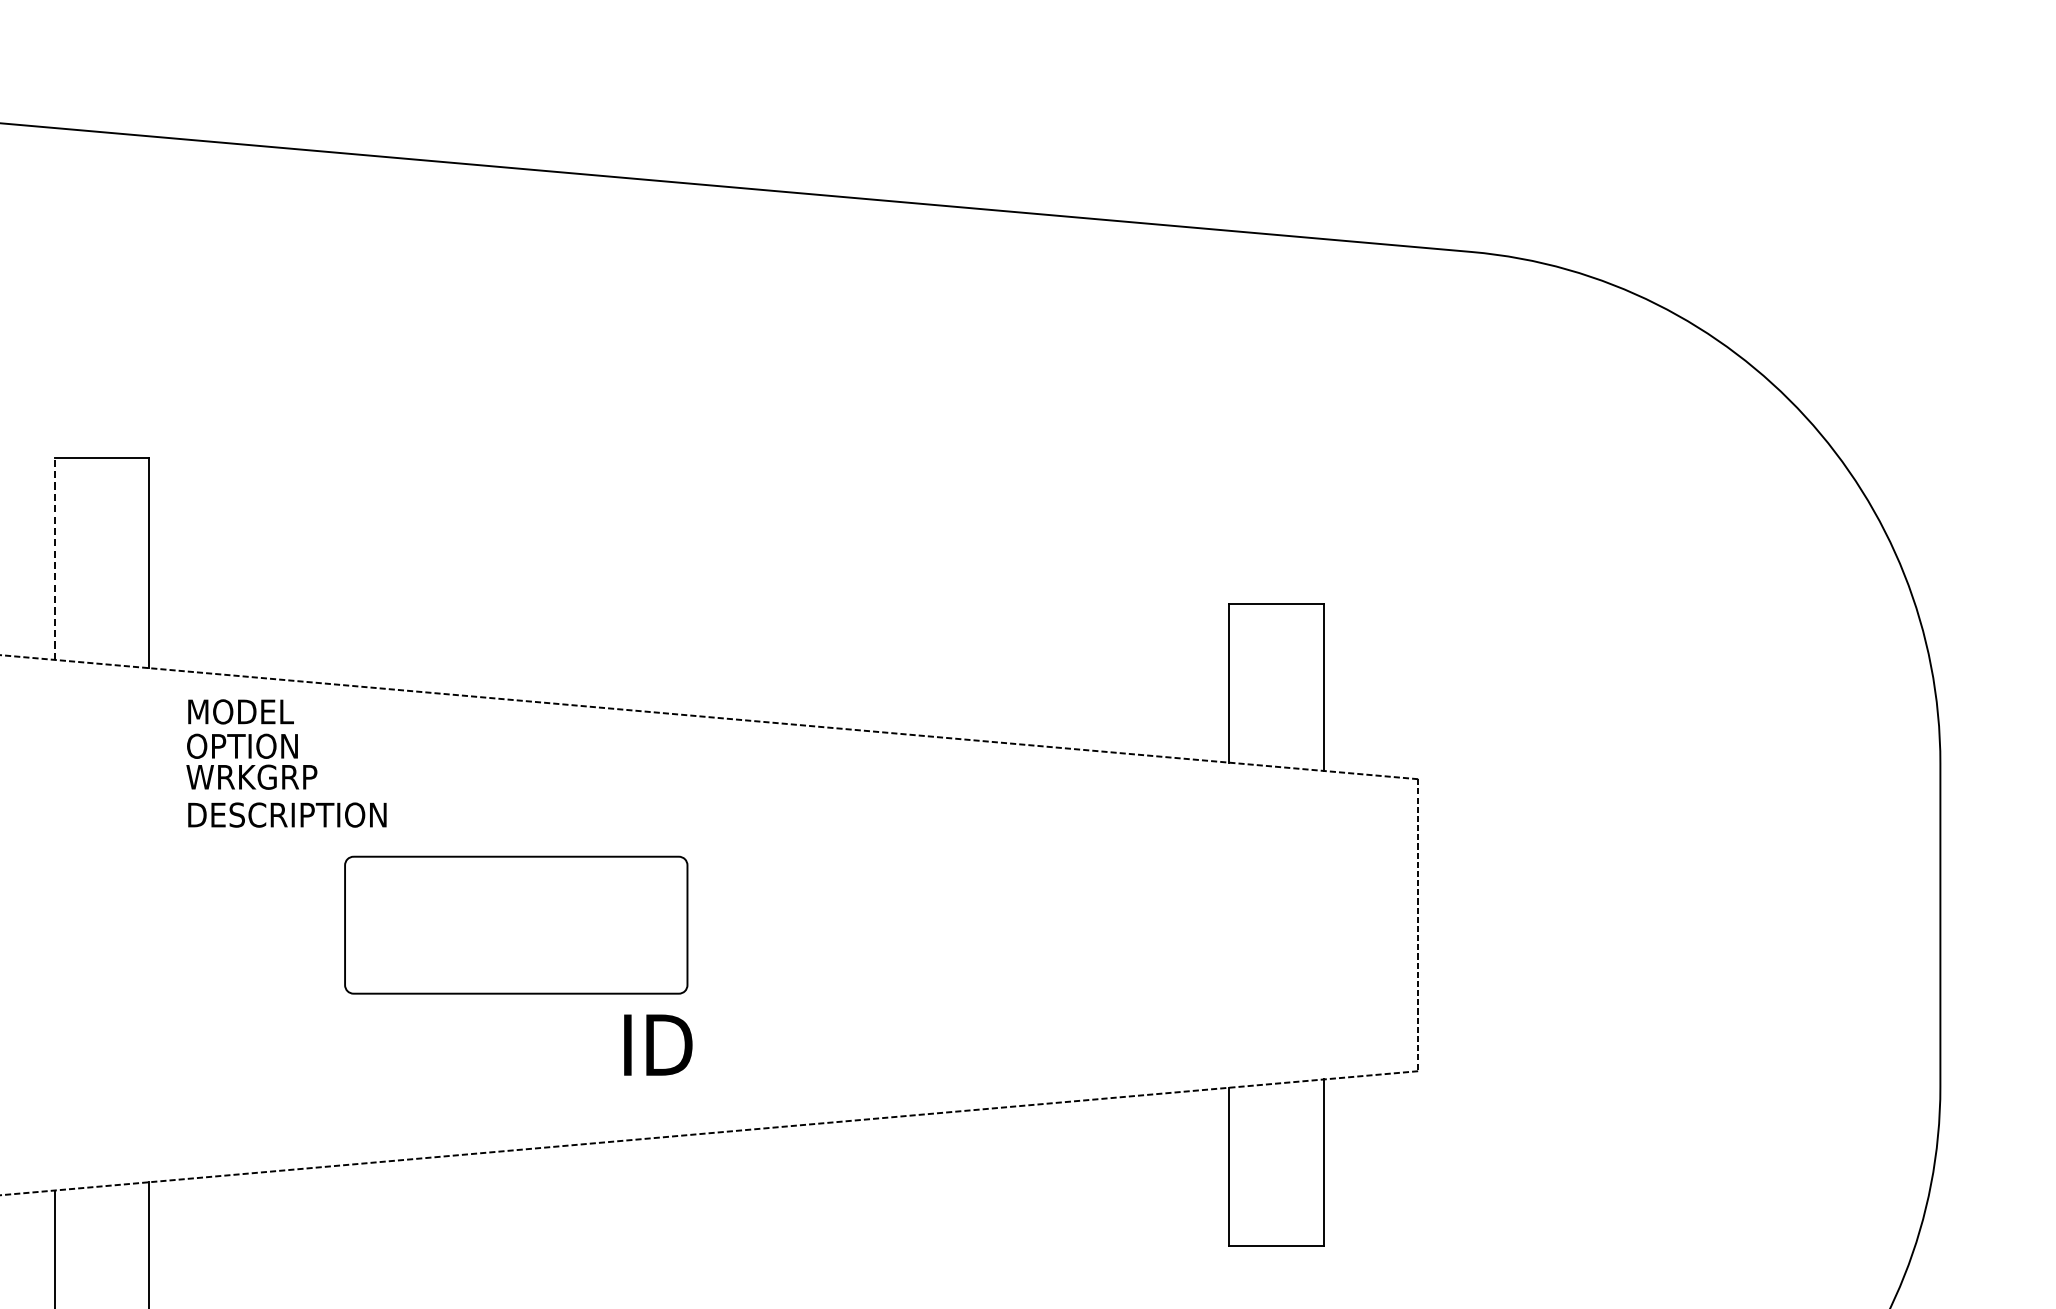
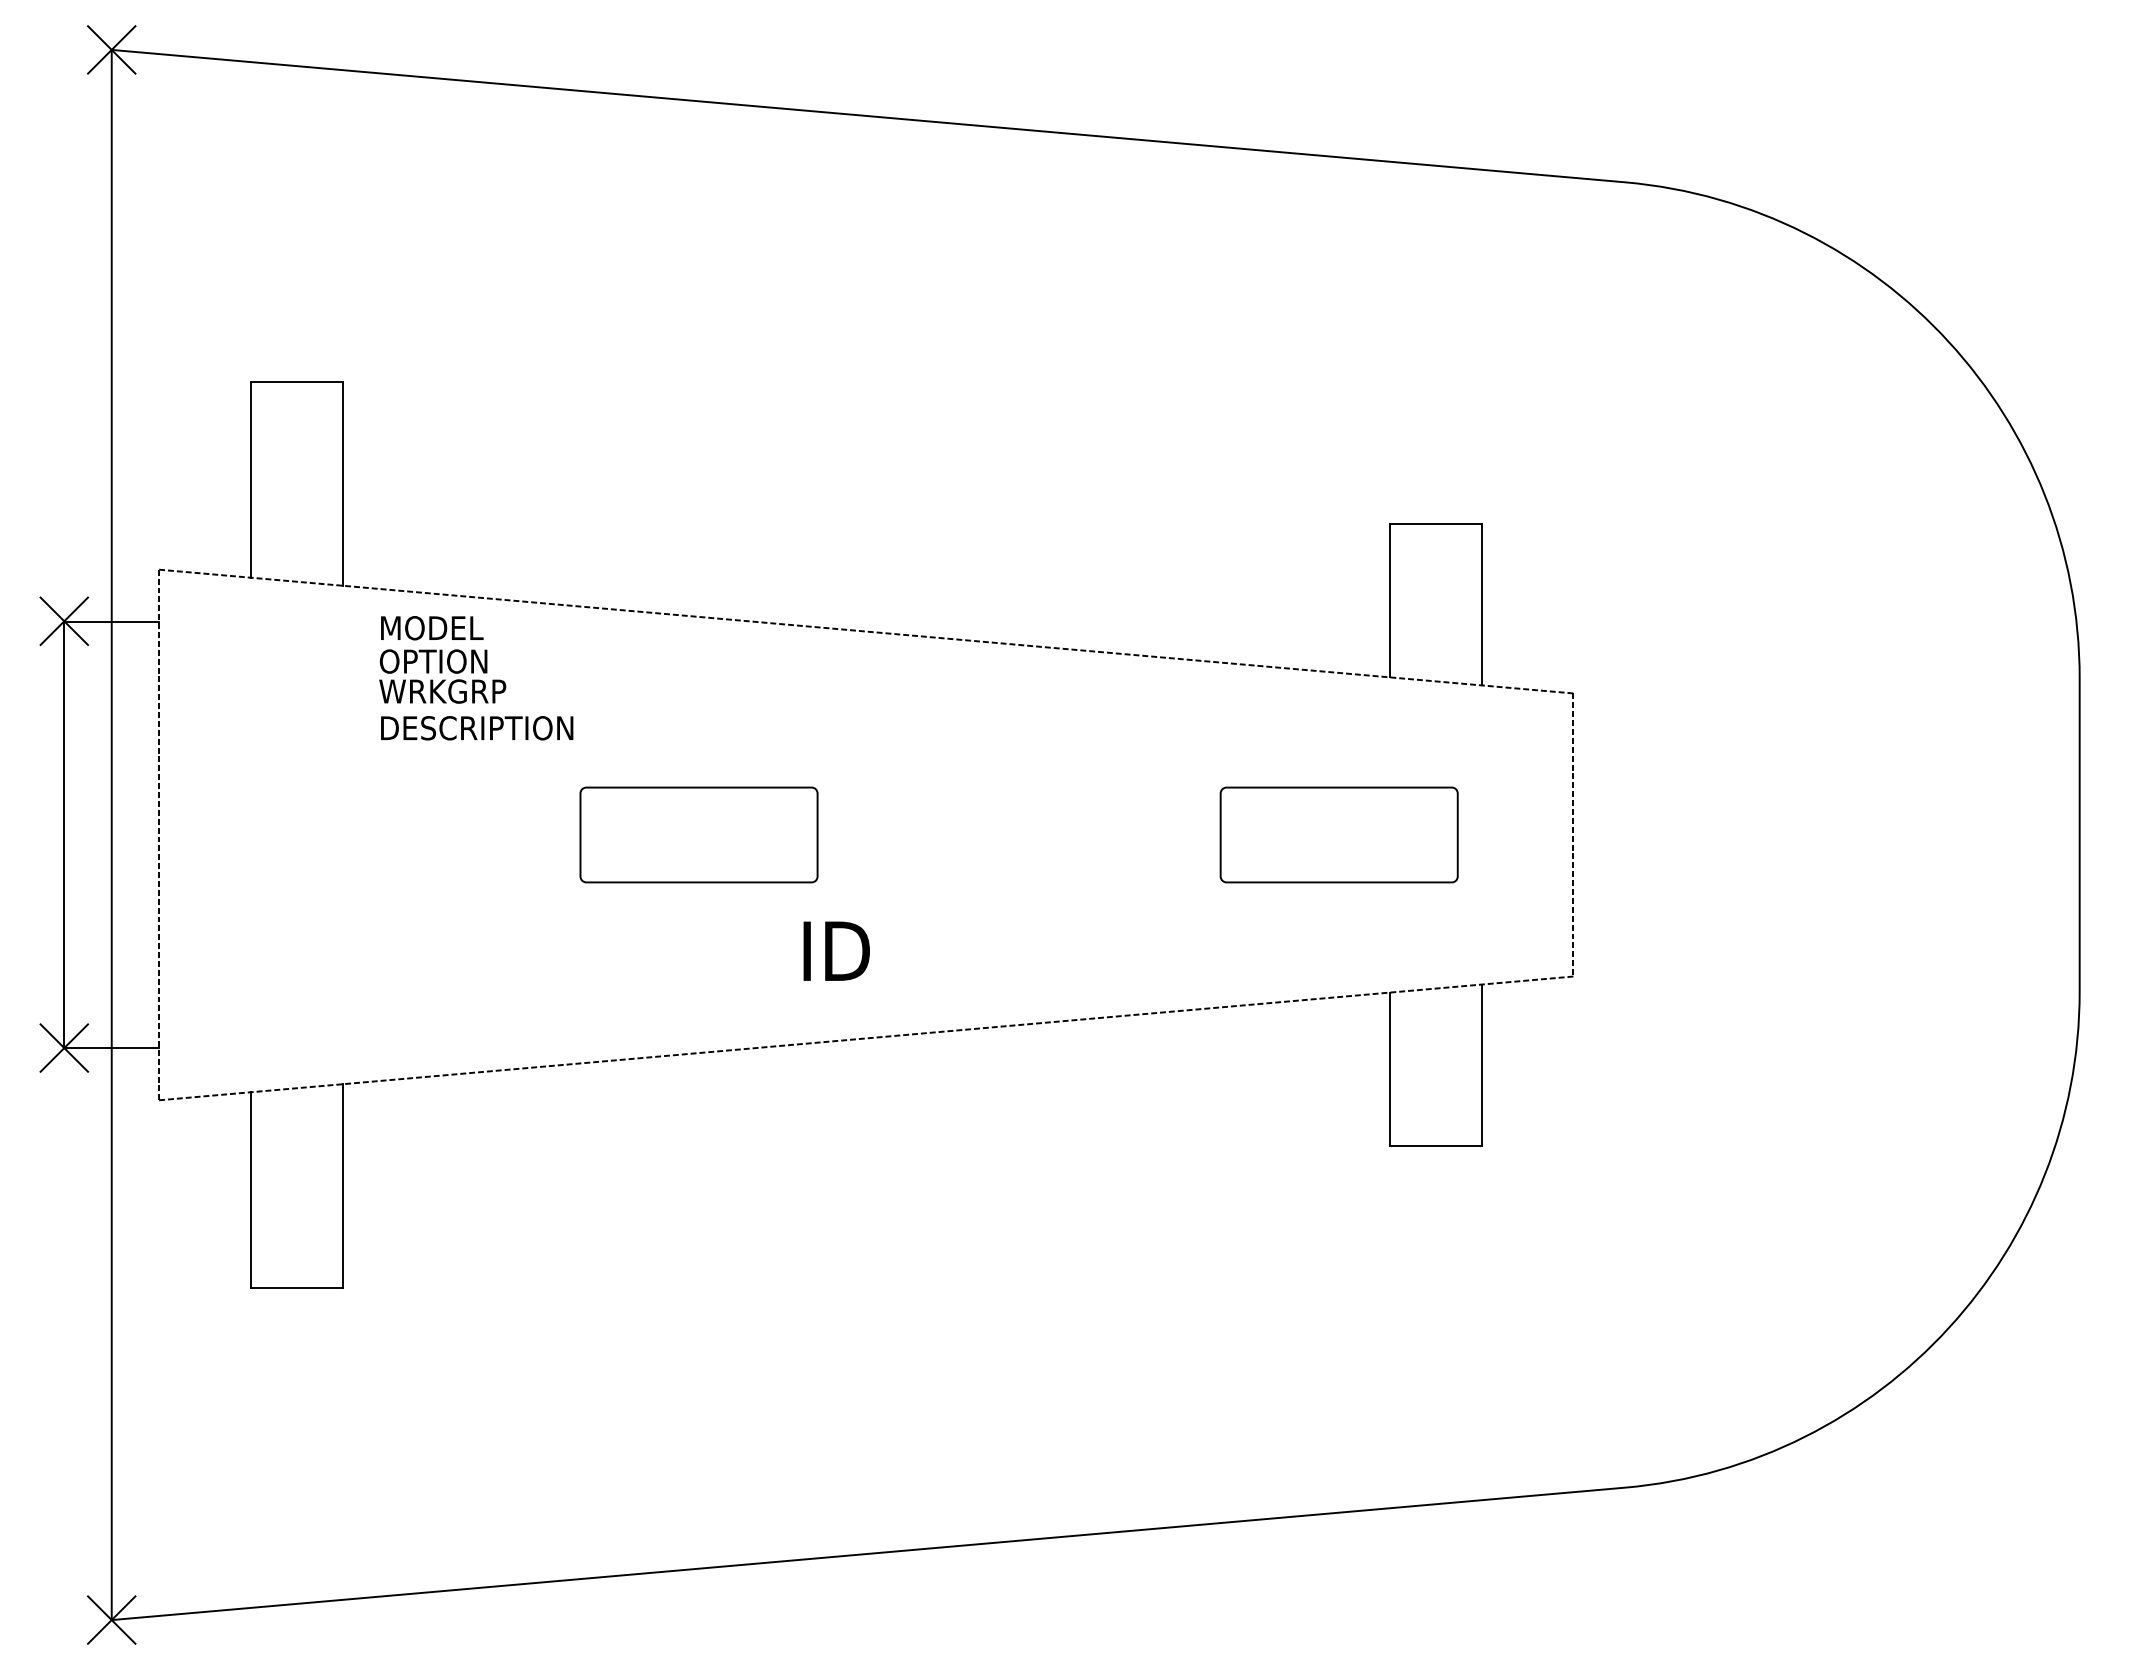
line: (54, 558) -> (251, 479), dashed -> solid
part: (515, 924) -> (698, 834), size x0.71
part: (1175, 924) -> (1338, 834), added

